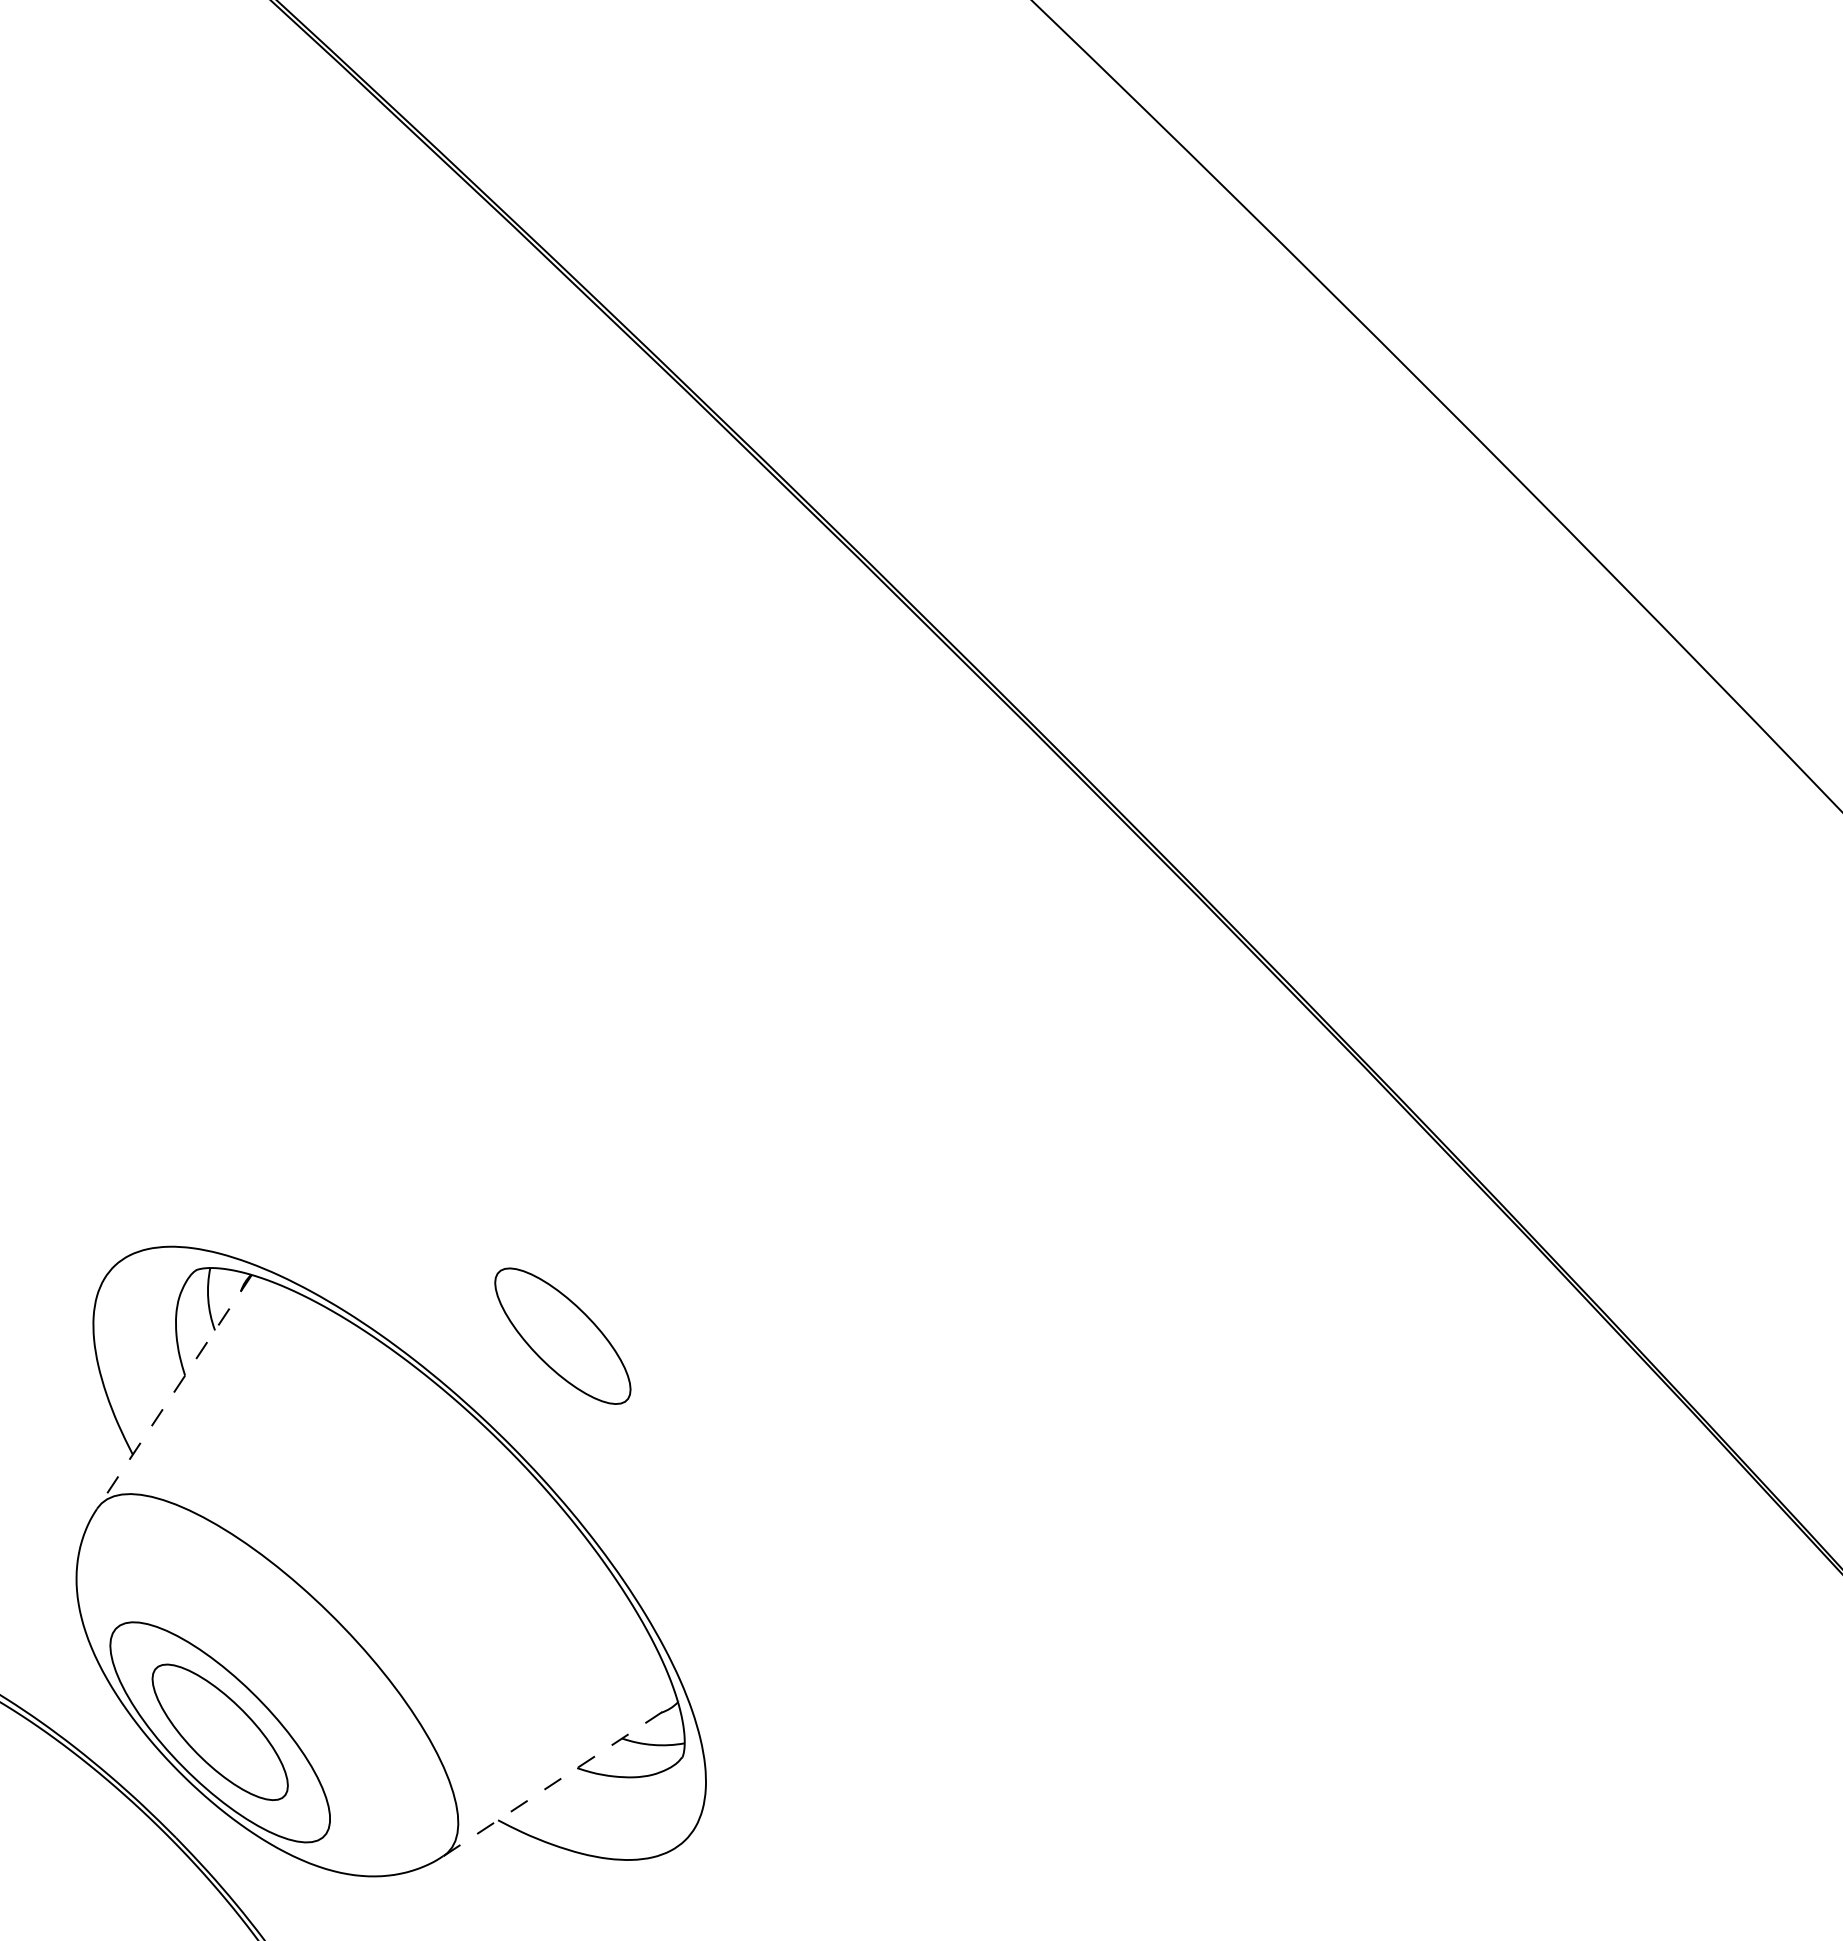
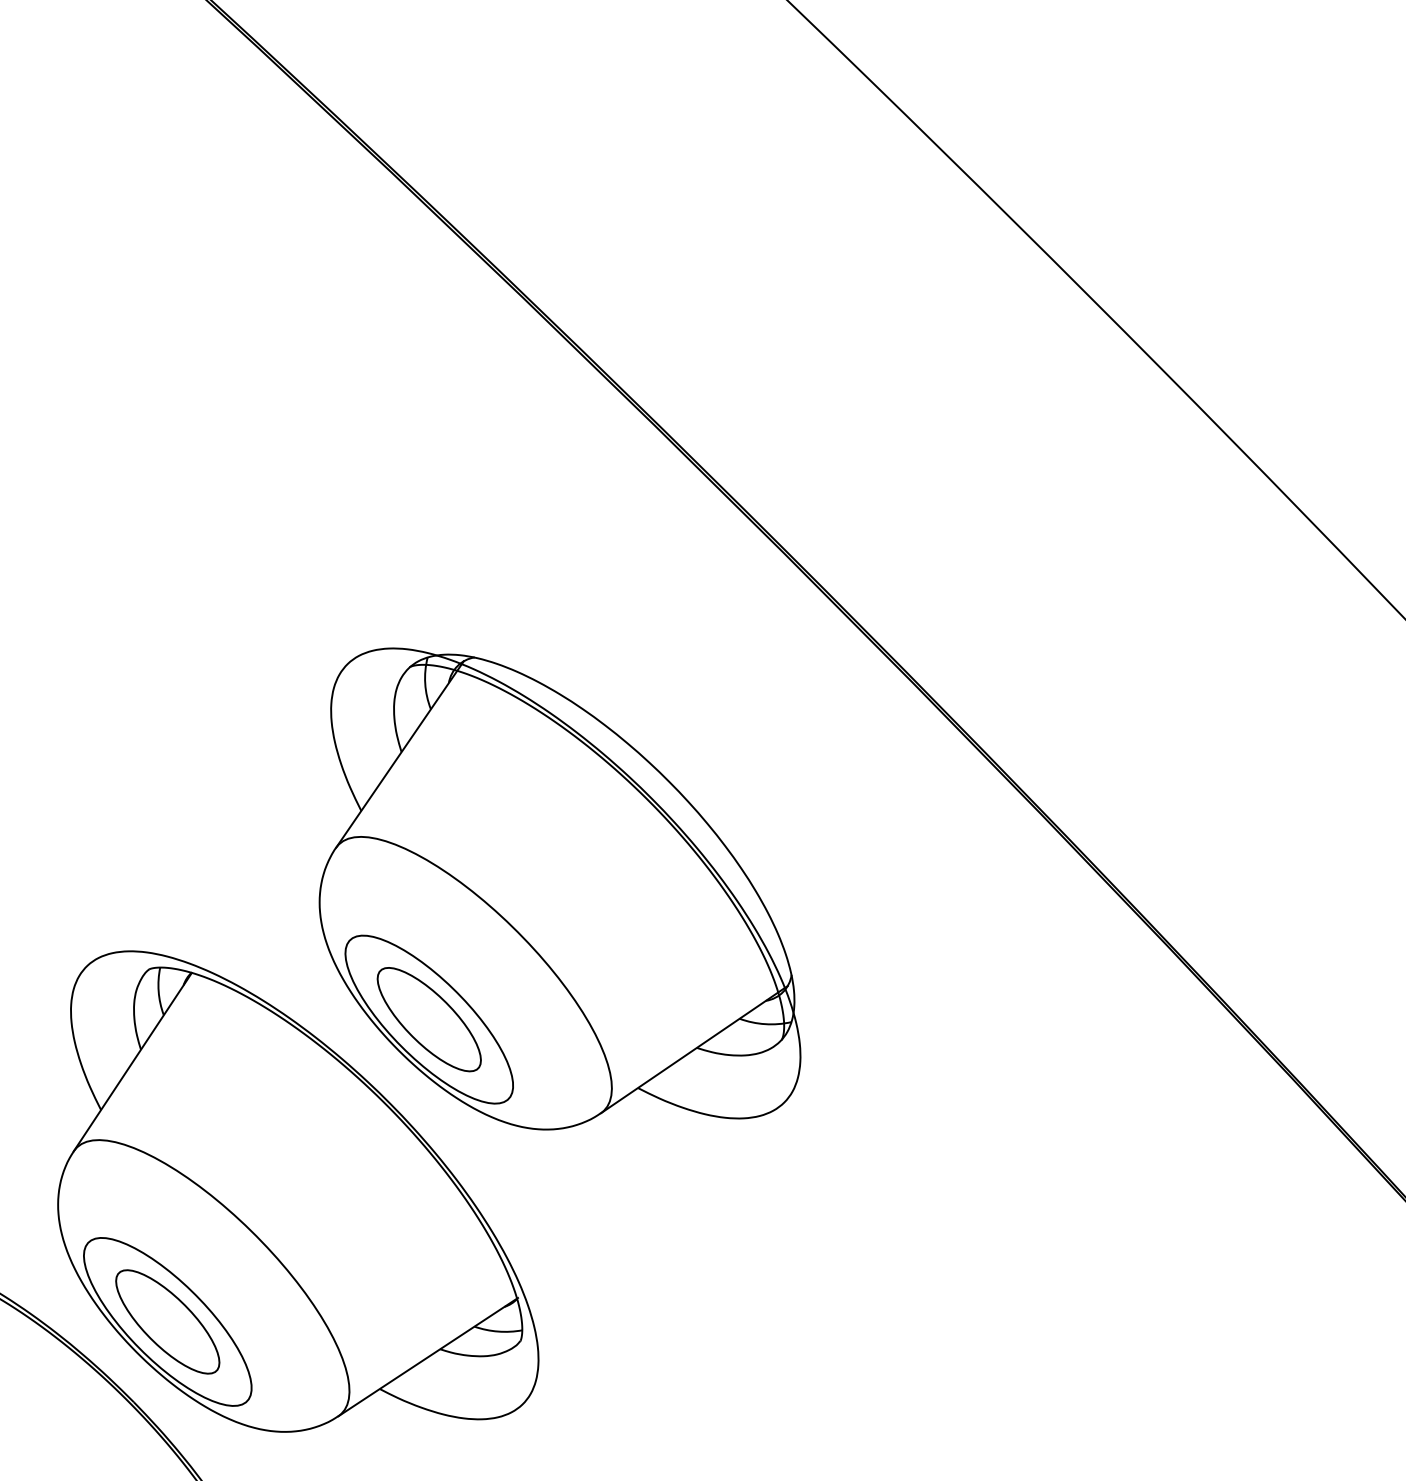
part: (734, 1165) -> (560, 889), added
line: (174, 1392) -> (132, 1062), dashed -> solid
line: (561, 1778) -> (428, 1357), dashed -> solid

